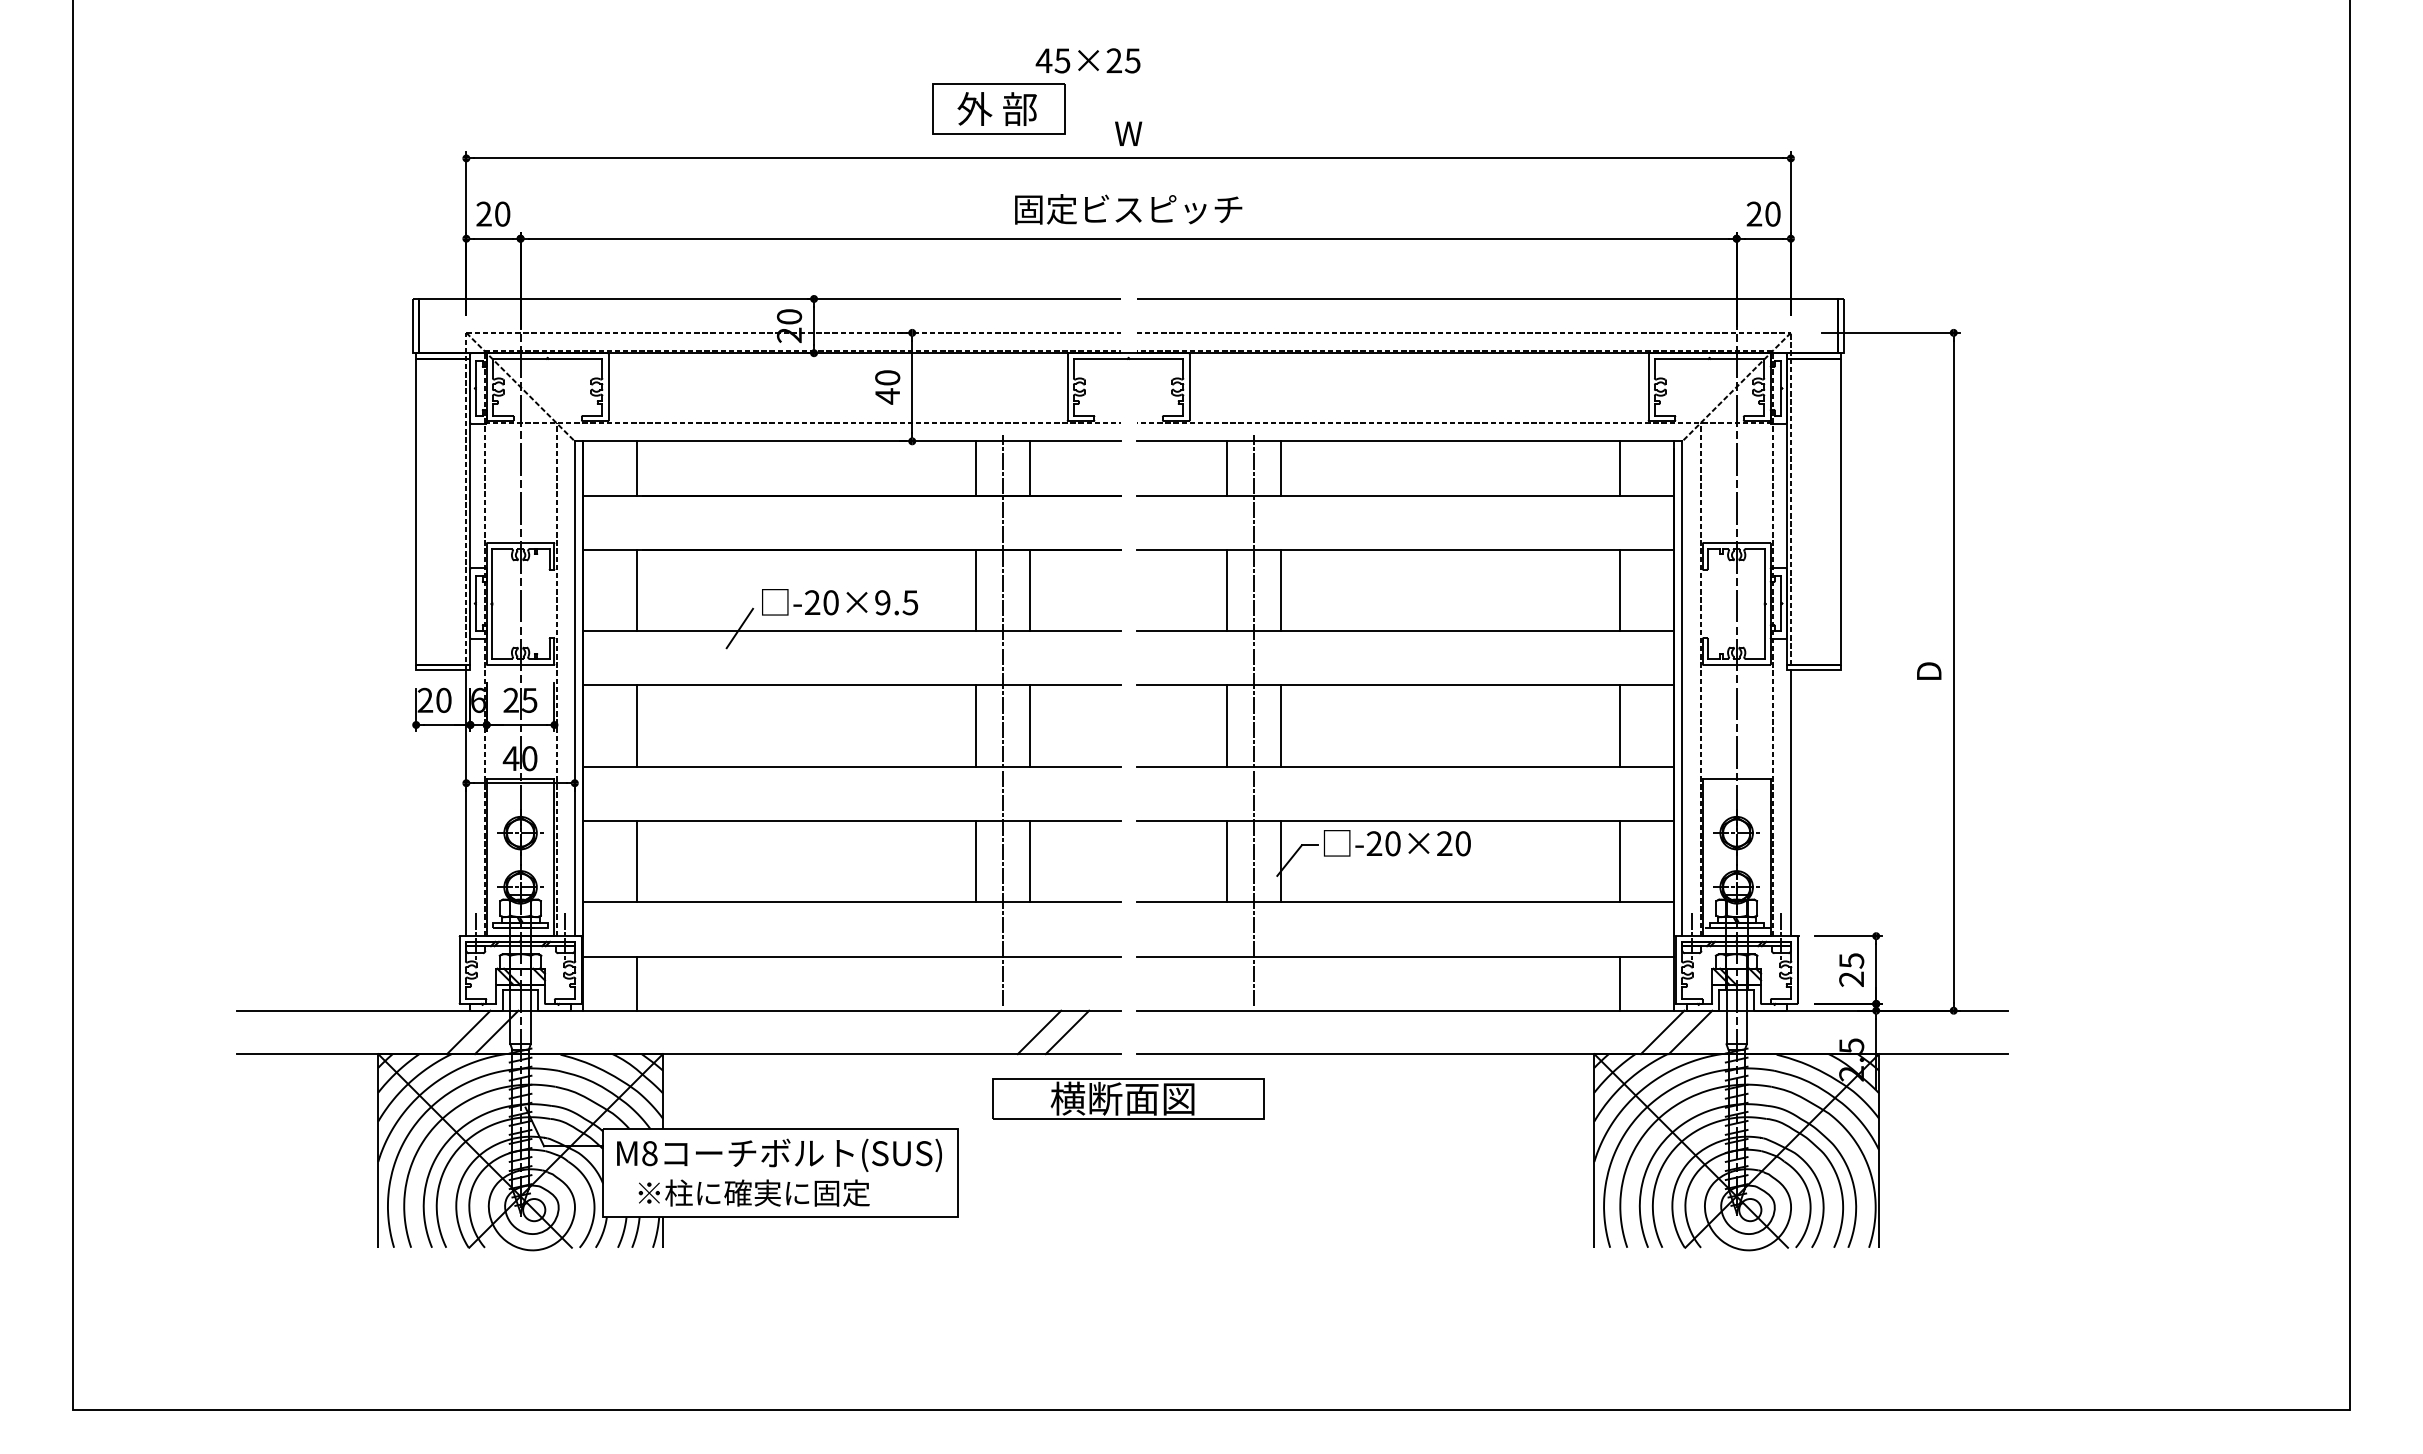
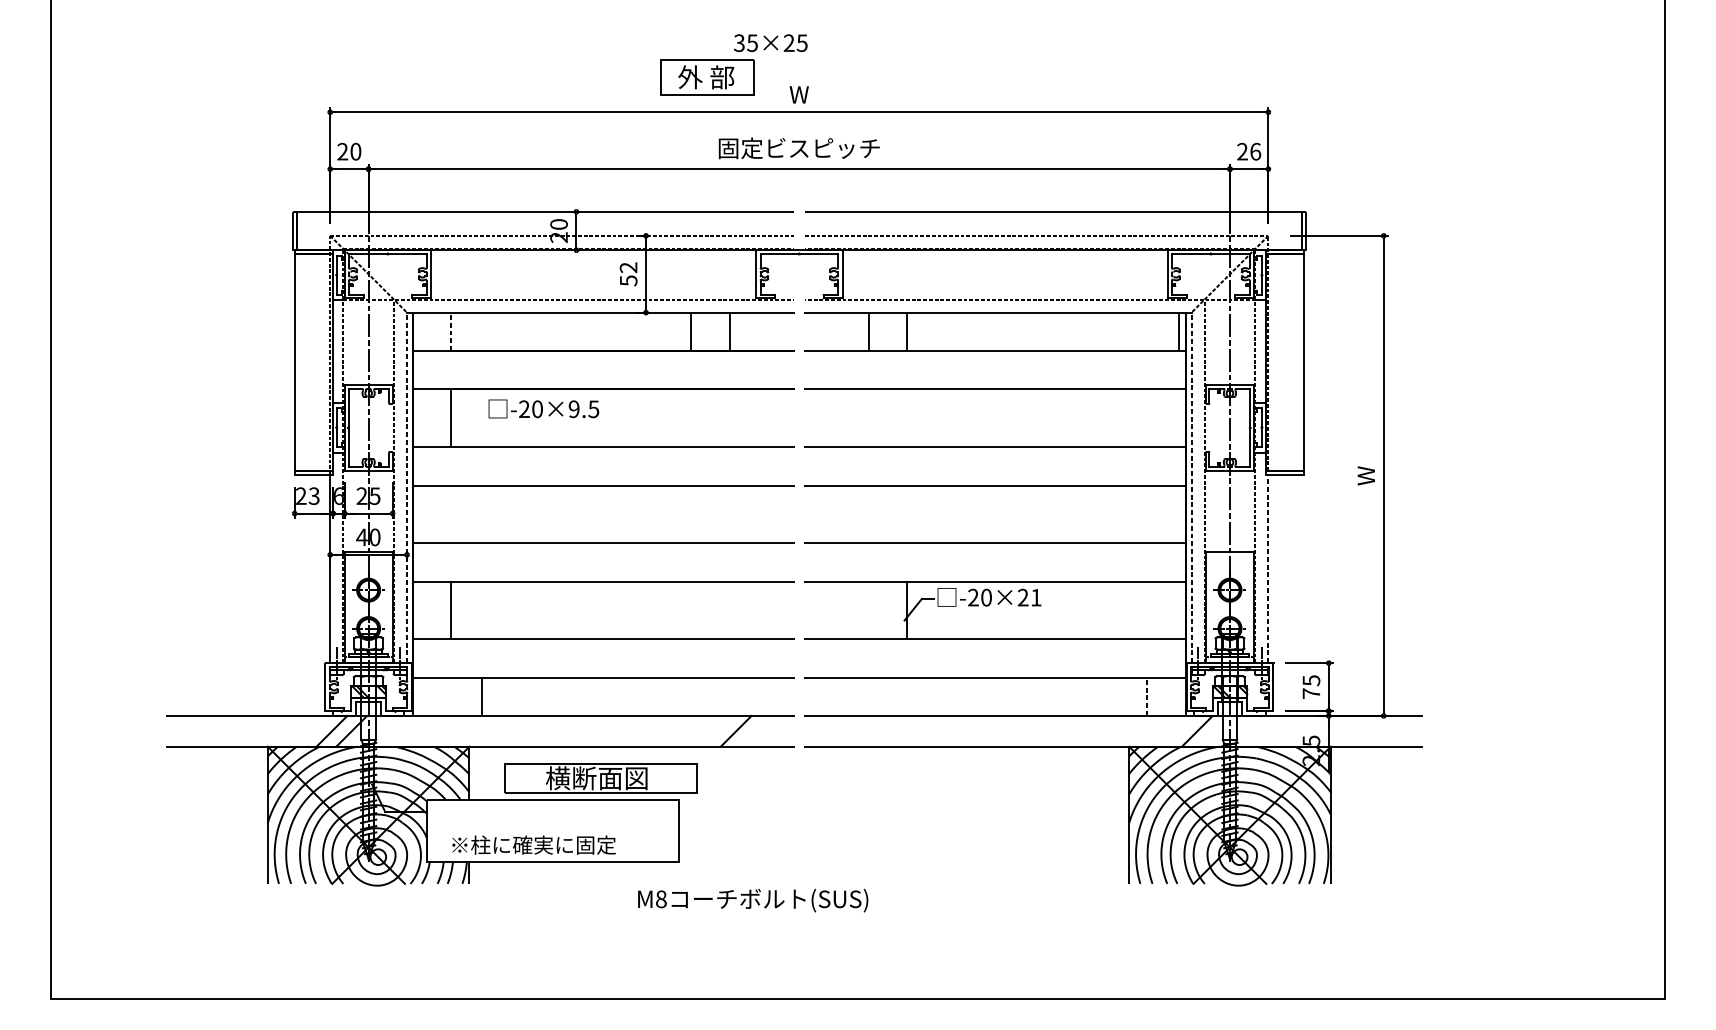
text: (1043, 60) -> (739, 42), 45×25 -> 35×25
text: (1772, 213) -> (1255, 151), 20 -> 26
text: (887, 387) -> (628, 274), 40 -> 52
line: (637, 467) -> (451, 331), solid -> dashed
line: (1620, 468) -> (1179, 331), moved
line: (976, 590) -> (691, 418), removed
line: (1030, 590) -> (729, 418), removed
line: (1226, 590) -> (868, 418), removed
line: (1281, 590) -> (907, 418), removed
line: (1620, 590) -> (1147, 418), removed
text: (840, 602) -> (544, 409), moved
line: (739, 628) -> (523, 445), removed
text: (1929, 671) -> (1366, 475), D -> W
line: (574, 688) -> (406, 487), solid -> dashed
line: (1682, 688) -> (1191, 487), solid -> dashed
text: (443, 699) -> (314, 495), 20 -> 23
line: (1003, 720) -> (710, 510), removed
line: (1254, 720) -> (888, 510), removed
line: (637, 725) -> (451, 513), removed
line: (976, 725) -> (691, 513), removed
line: (1030, 725) -> (729, 513), removed
line: (1226, 725) -> (868, 513), removed
line: (1281, 725) -> (907, 513), removed
line: (1620, 725) -> (1147, 513), removed
line: (1790, 803) -> (1268, 569), solid -> dashed
text: (1462, 843) -> (1035, 597), -20×20 -> -20×21
line: (976, 861) -> (691, 610), removed
line: (1030, 861) -> (729, 610), removed
line: (1226, 861) -> (868, 610), removed
line: (1620, 861) -> (1147, 610), removed
text: (1851, 978) -> (1311, 693), 25 -> 75
line: (637, 983) -> (482, 696), moved
line: (1620, 983) -> (1147, 696), solid -> dashed
line: (1067, 1032) -> (756, 731), removed
line: (1662, 1032) -> (1177, 731), removed
part: (1128, 1098) -> (600, 778), moved
text: (779, 1154) -> (753, 899), moved

